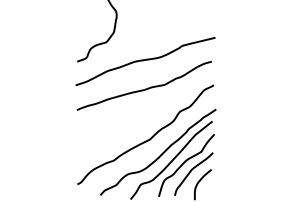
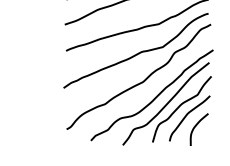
curve: (143, 112) -> (136, 53), added

